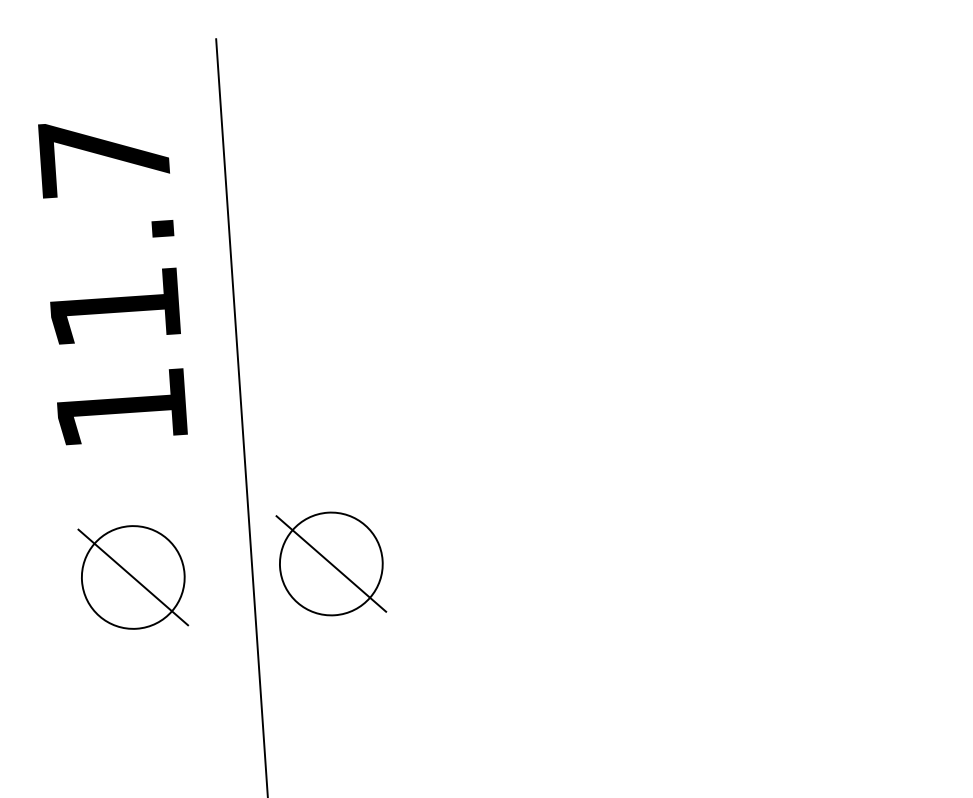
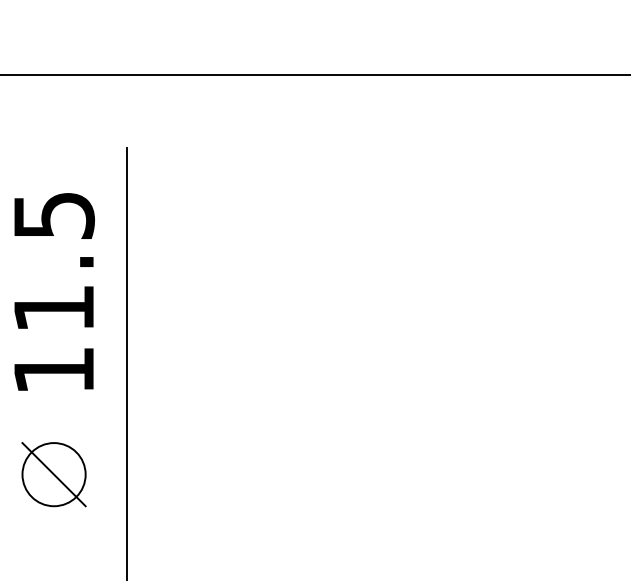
text: (105, 156) -> (54, 215), 11.7 -> 11.5
part: (330, 563) -> (175, 474), removed

